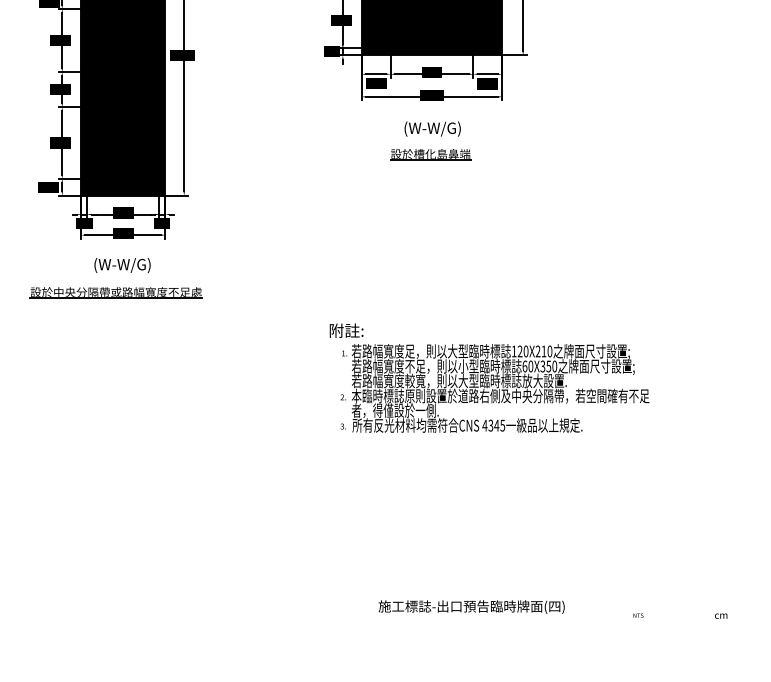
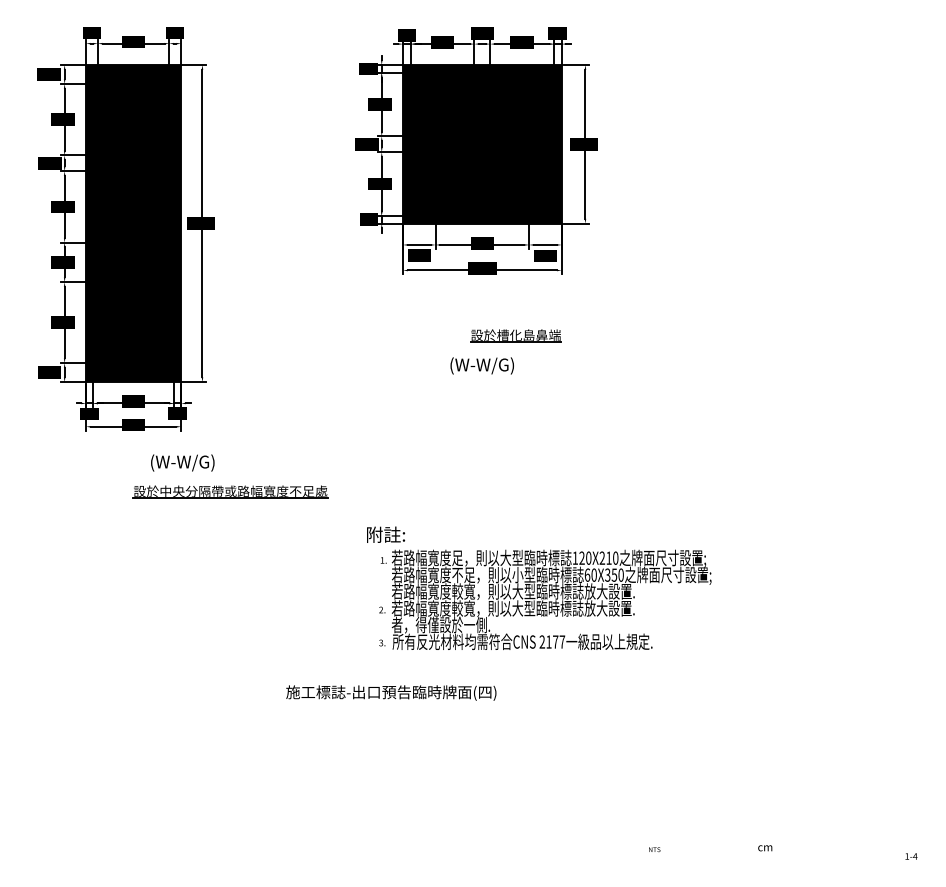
text: (432, 128) -> (481, 365), moved
part: (430, 154) -> (515, 335), moved
text: (122, 265) -> (182, 462), moved
part: (116, 292) -> (230, 491), moved
text: (501, 396) -> (560, 608), 本臨時標誌原則設置於道路右側及中央分隔帶，若空間確有不足 -> 若路幅寬度較寬，則以大型臨時標誌放大設置.
text: (493, 425) -> (552, 641), 4345 -> 2177
text: (471, 606) -> (391, 692), moved
text: (638, 615) -> (654, 849), moved
text: (721, 616) -> (765, 848), moved

